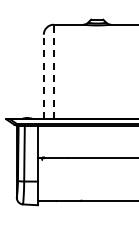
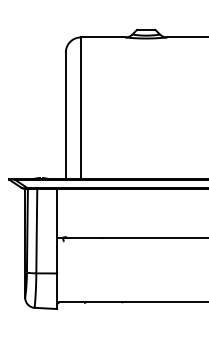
line: (53, 71) -> (80, 107), dashed -> solid
line: (43, 76) -> (65, 115), dashed -> solid

